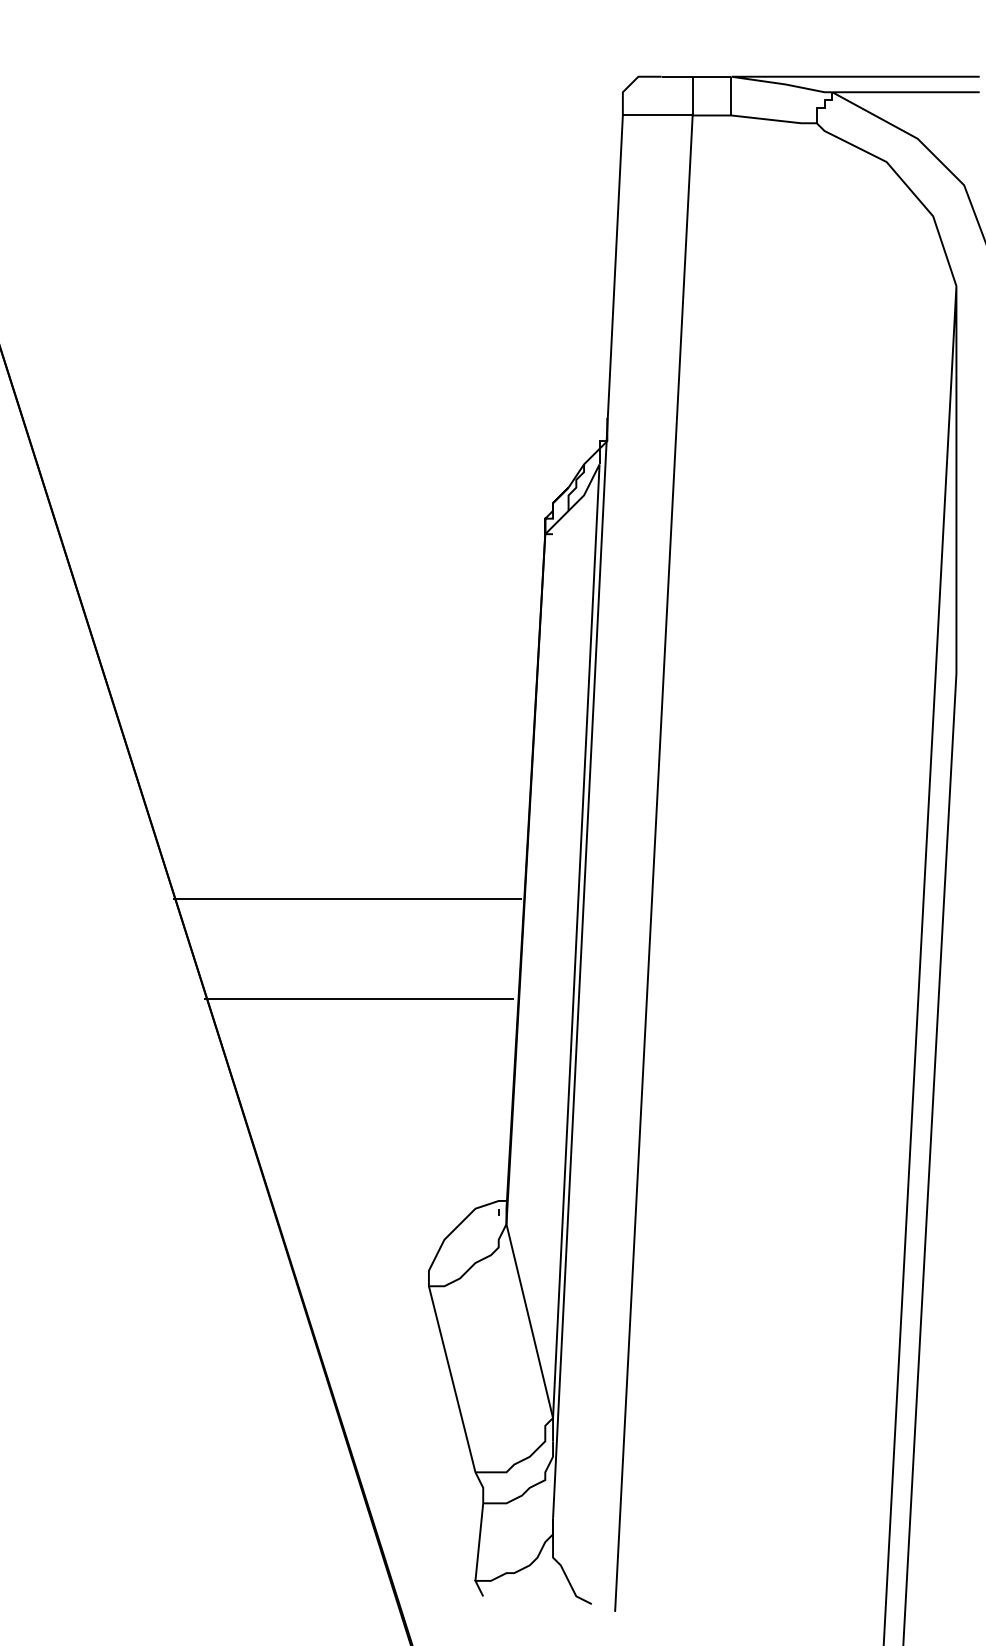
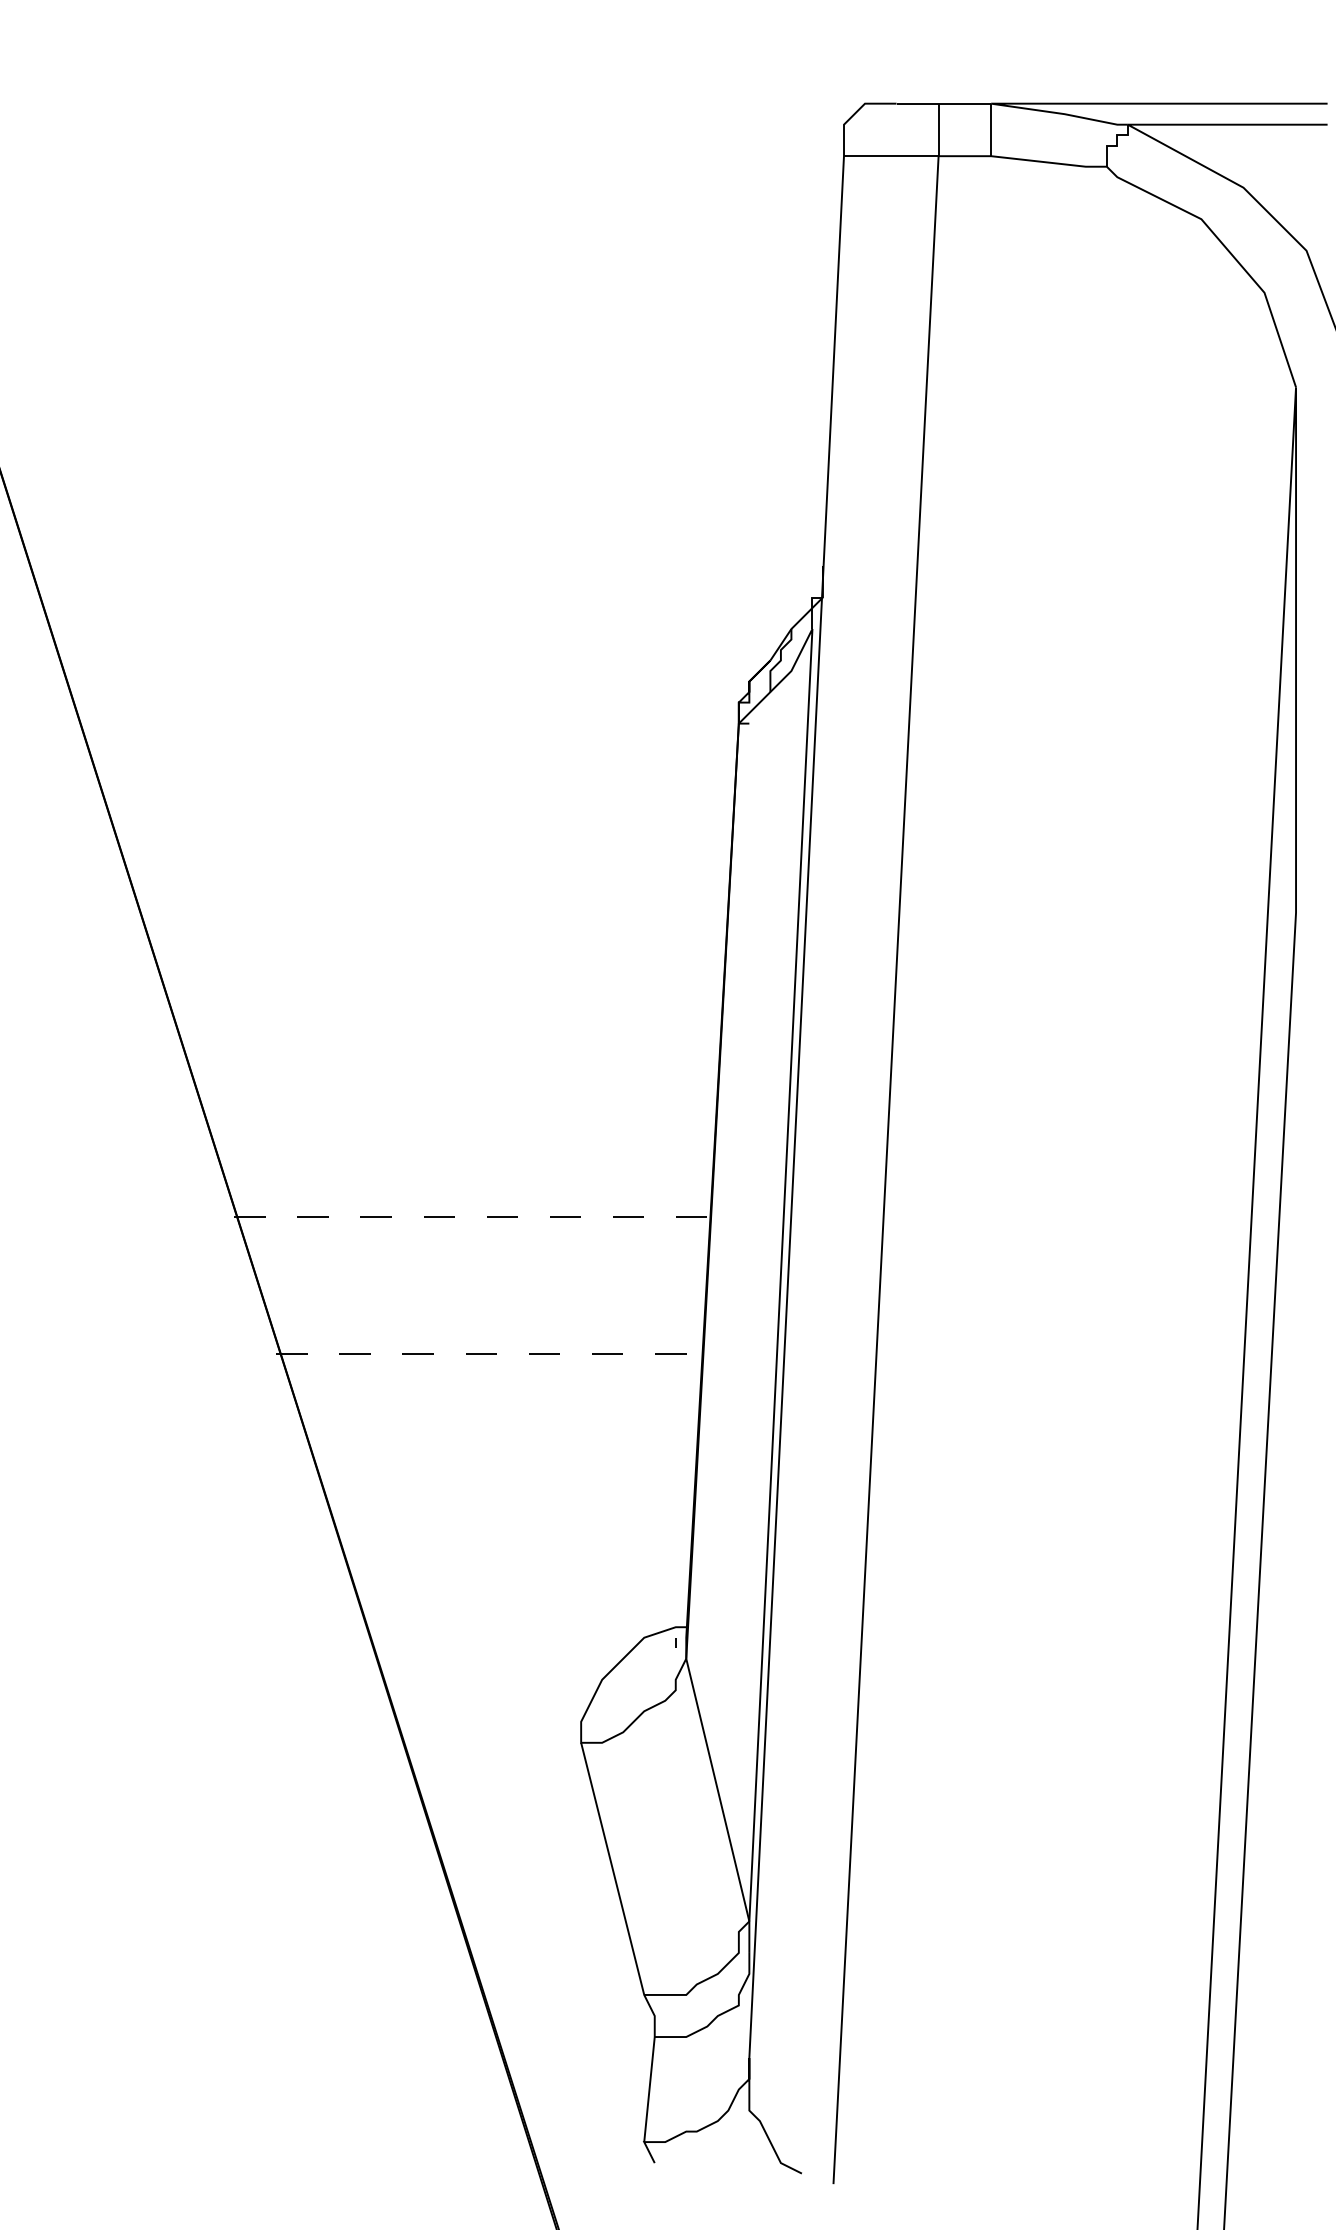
line: (347, 898) -> (470, 1217), solid -> dashed
line: (359, 999) -> (487, 1354), solid -> dashed

